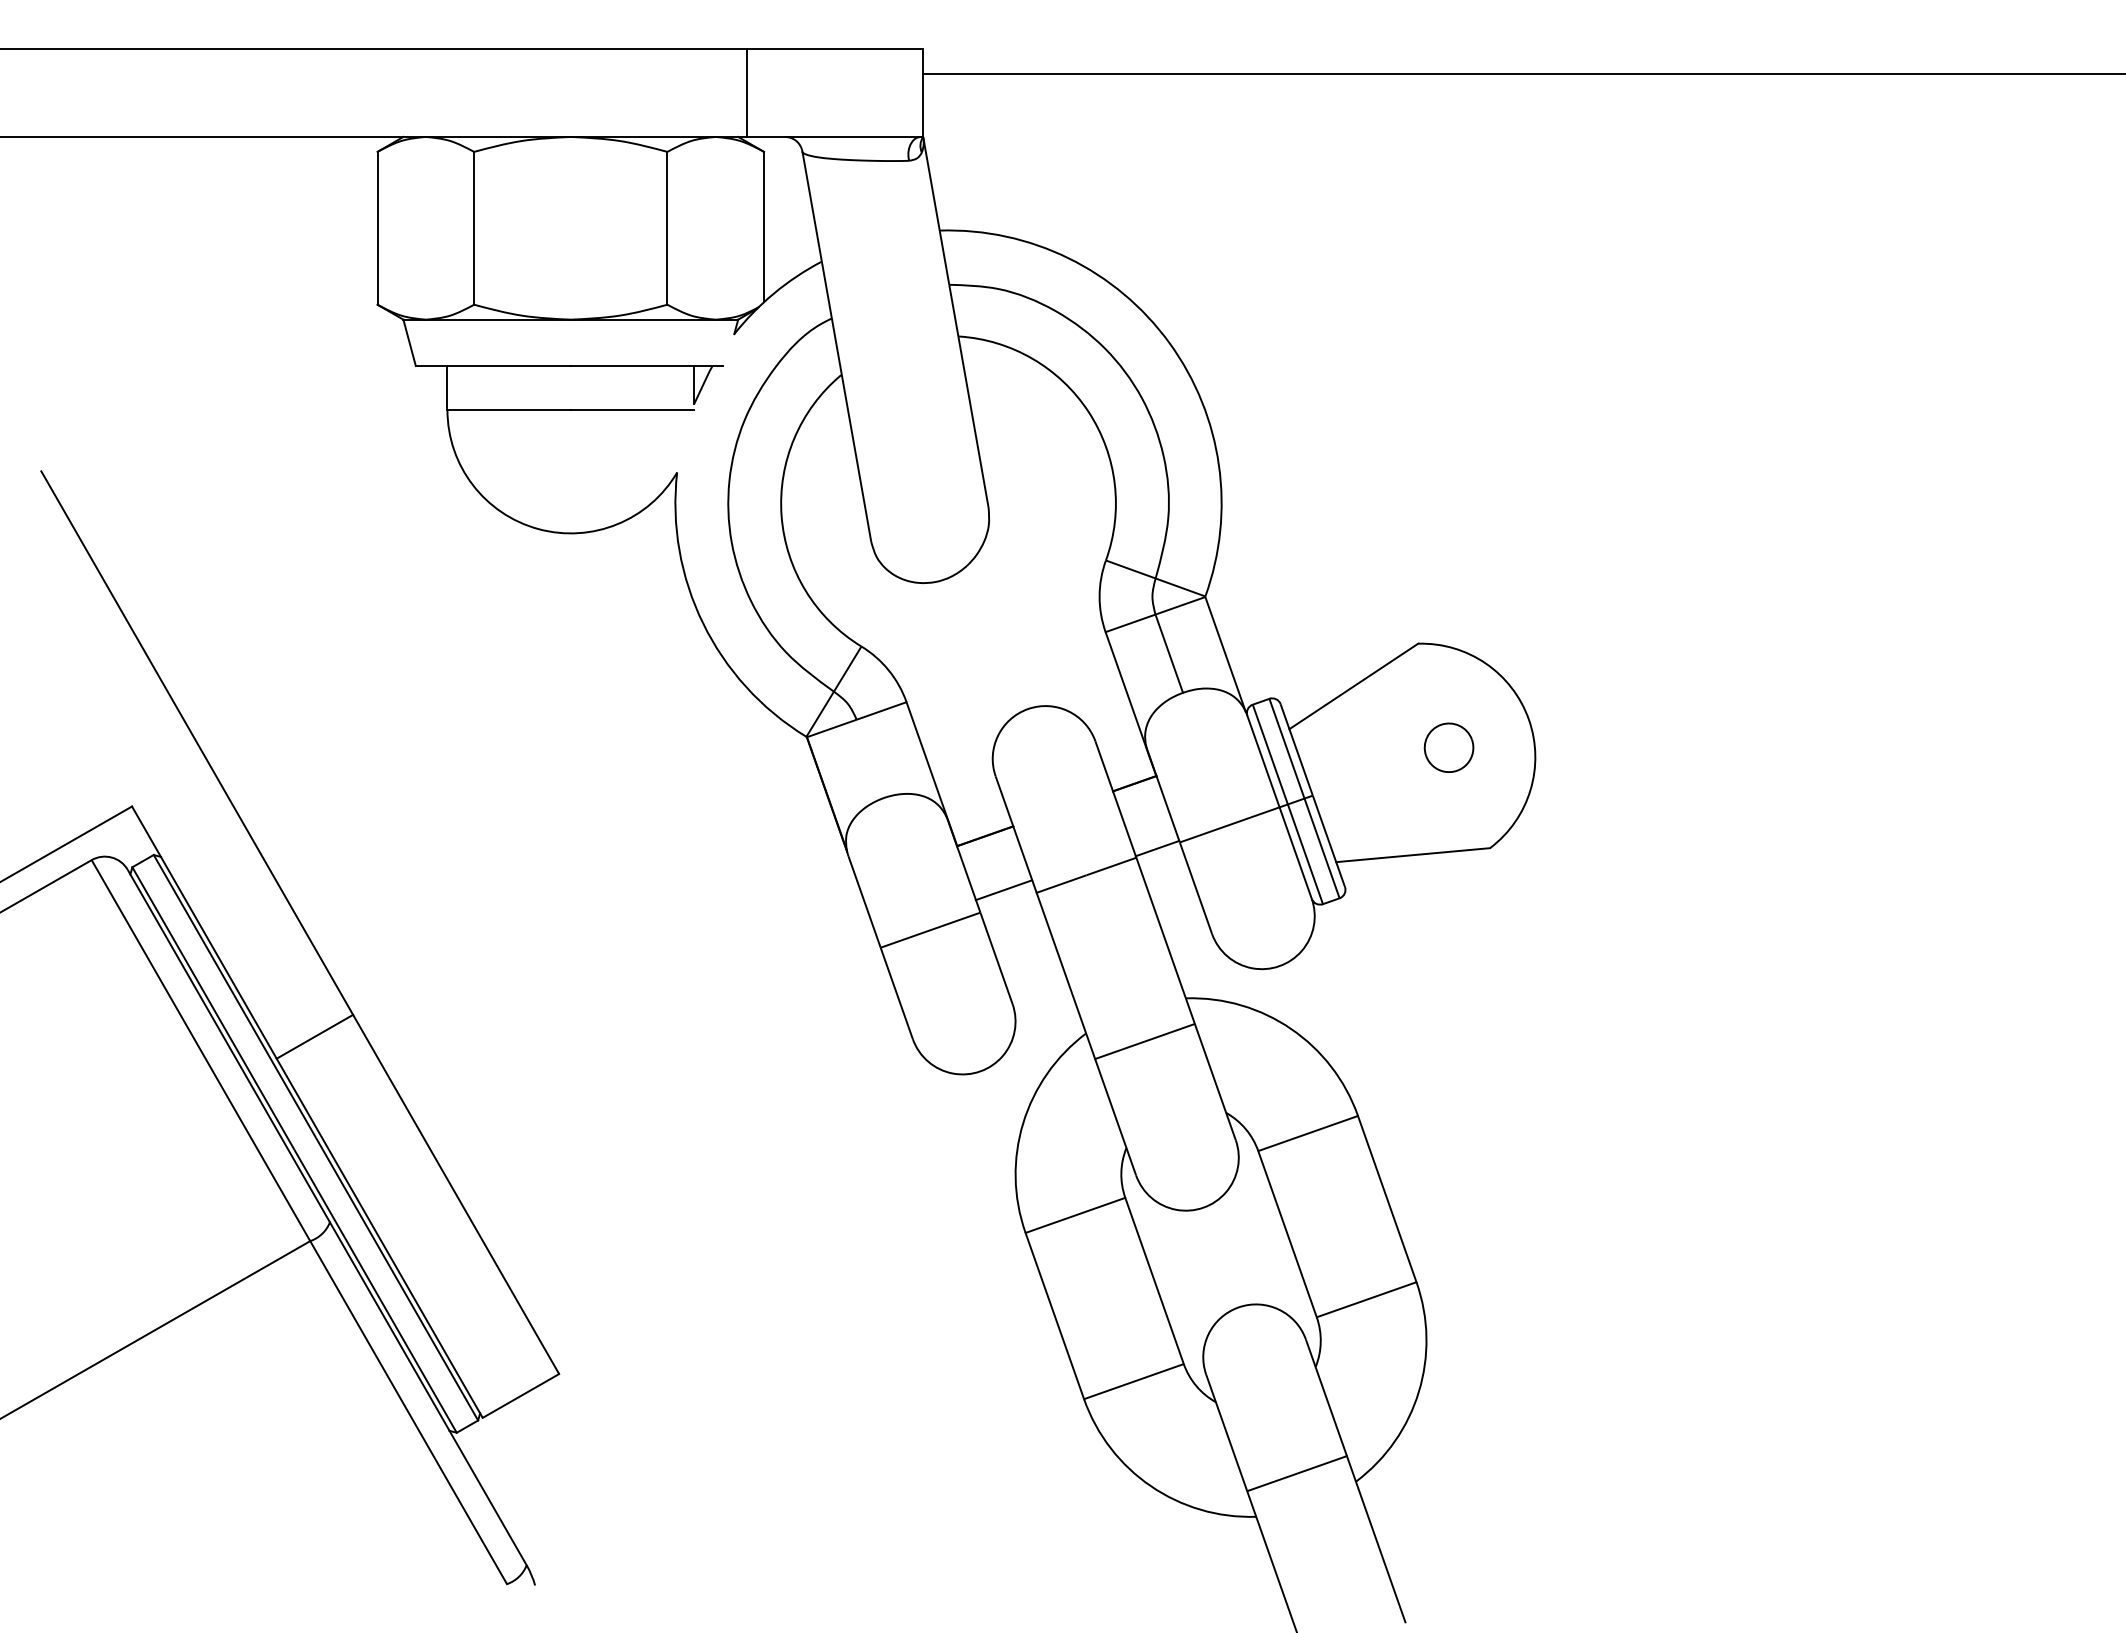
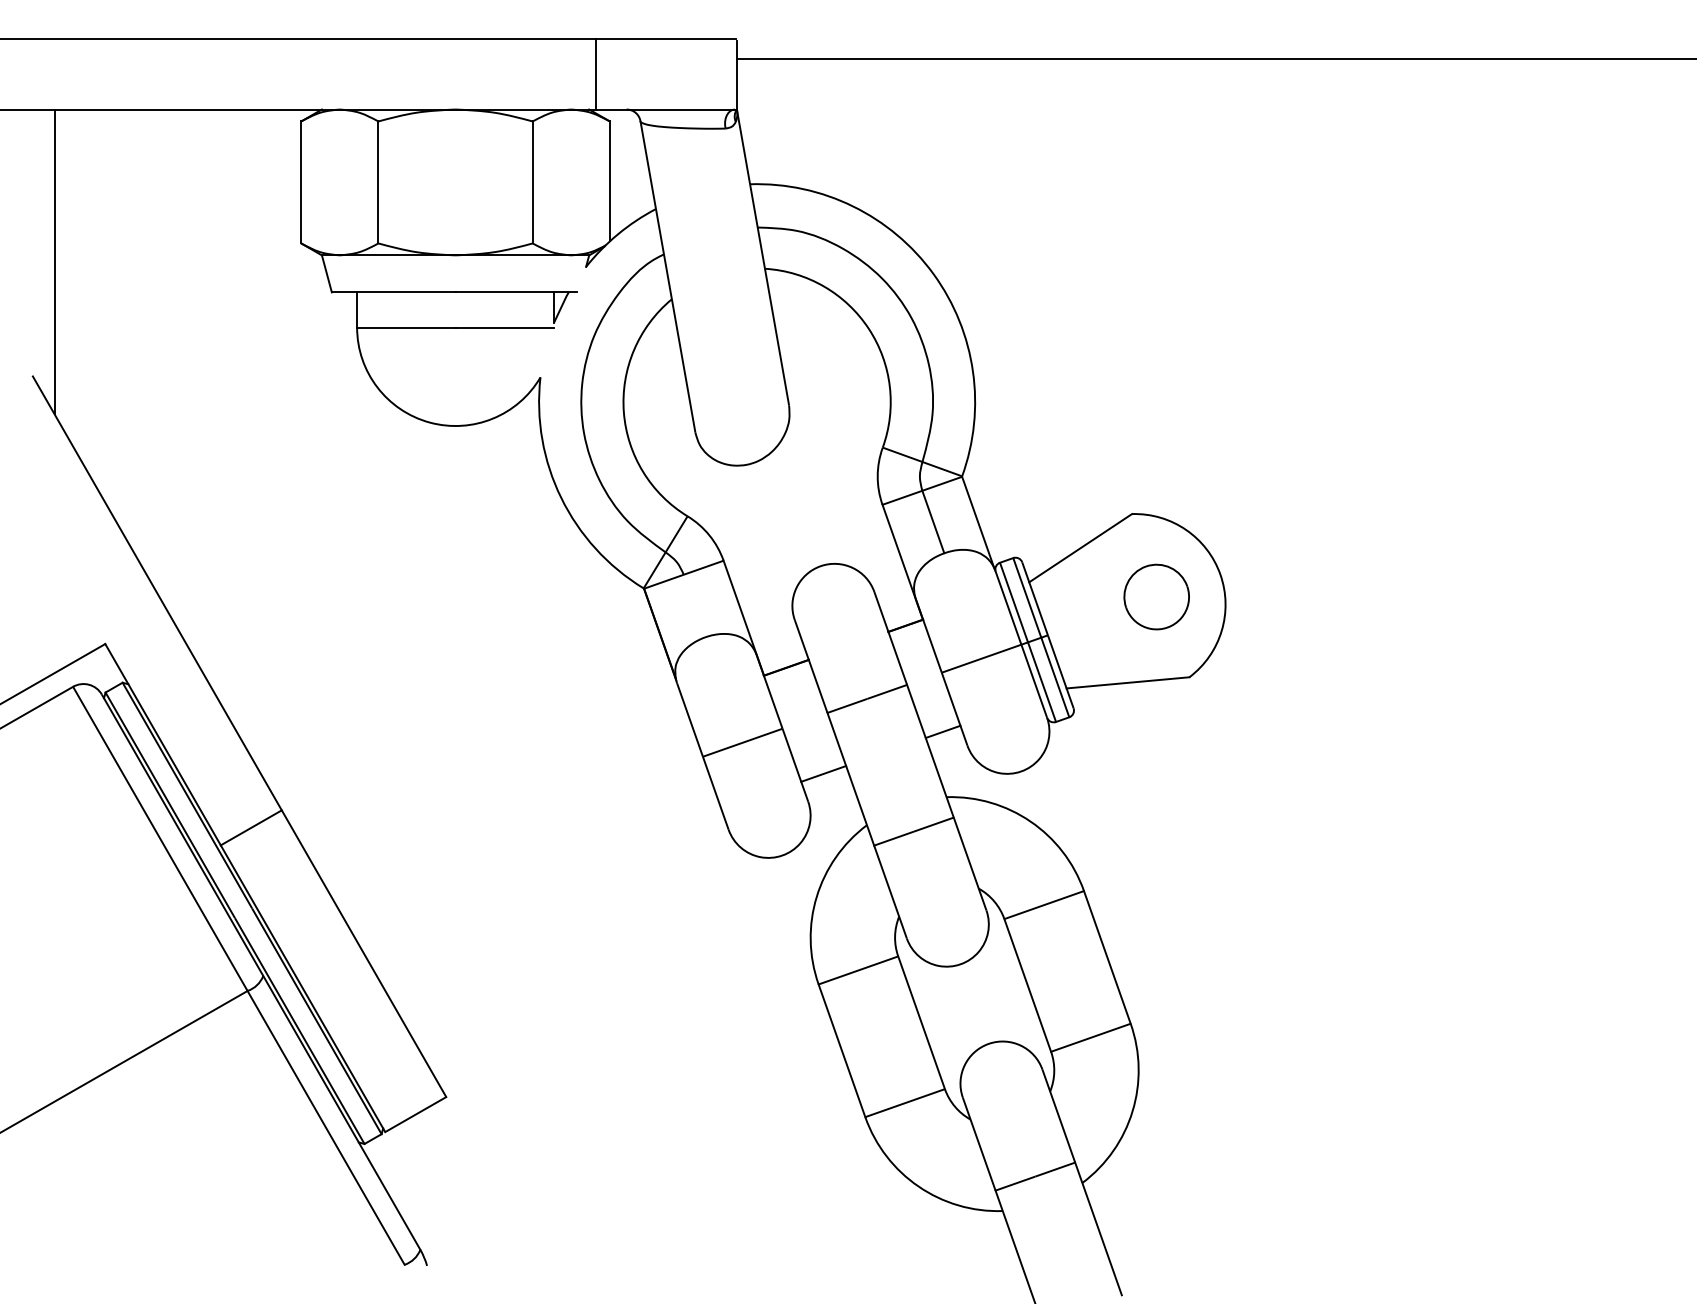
line: (68, 327) -> (54, 261), added
part: (1448, 747) -> (1156, 596), size x1.67
line: (1157, 848) -> (943, 731), moved
line: (1003, 890) -> (823, 774), moved

